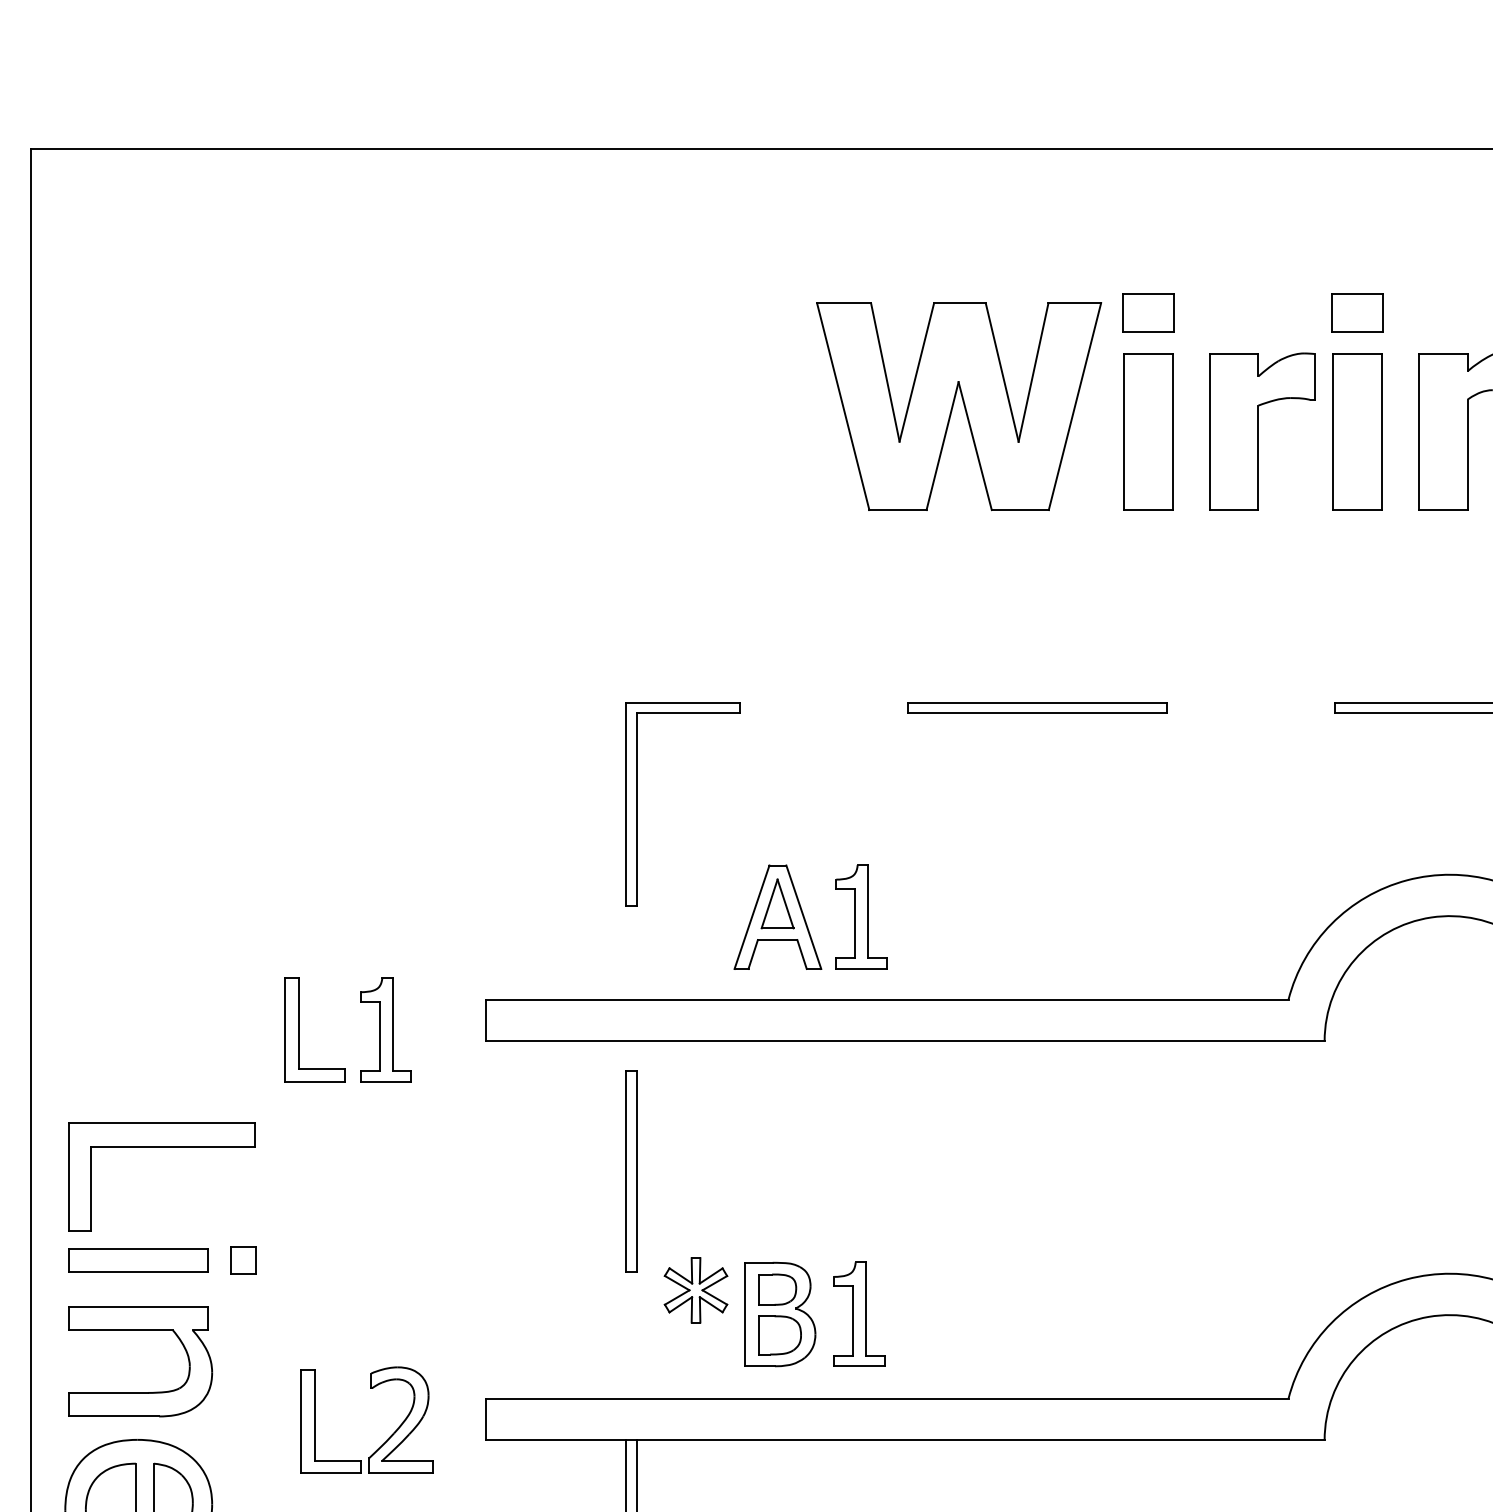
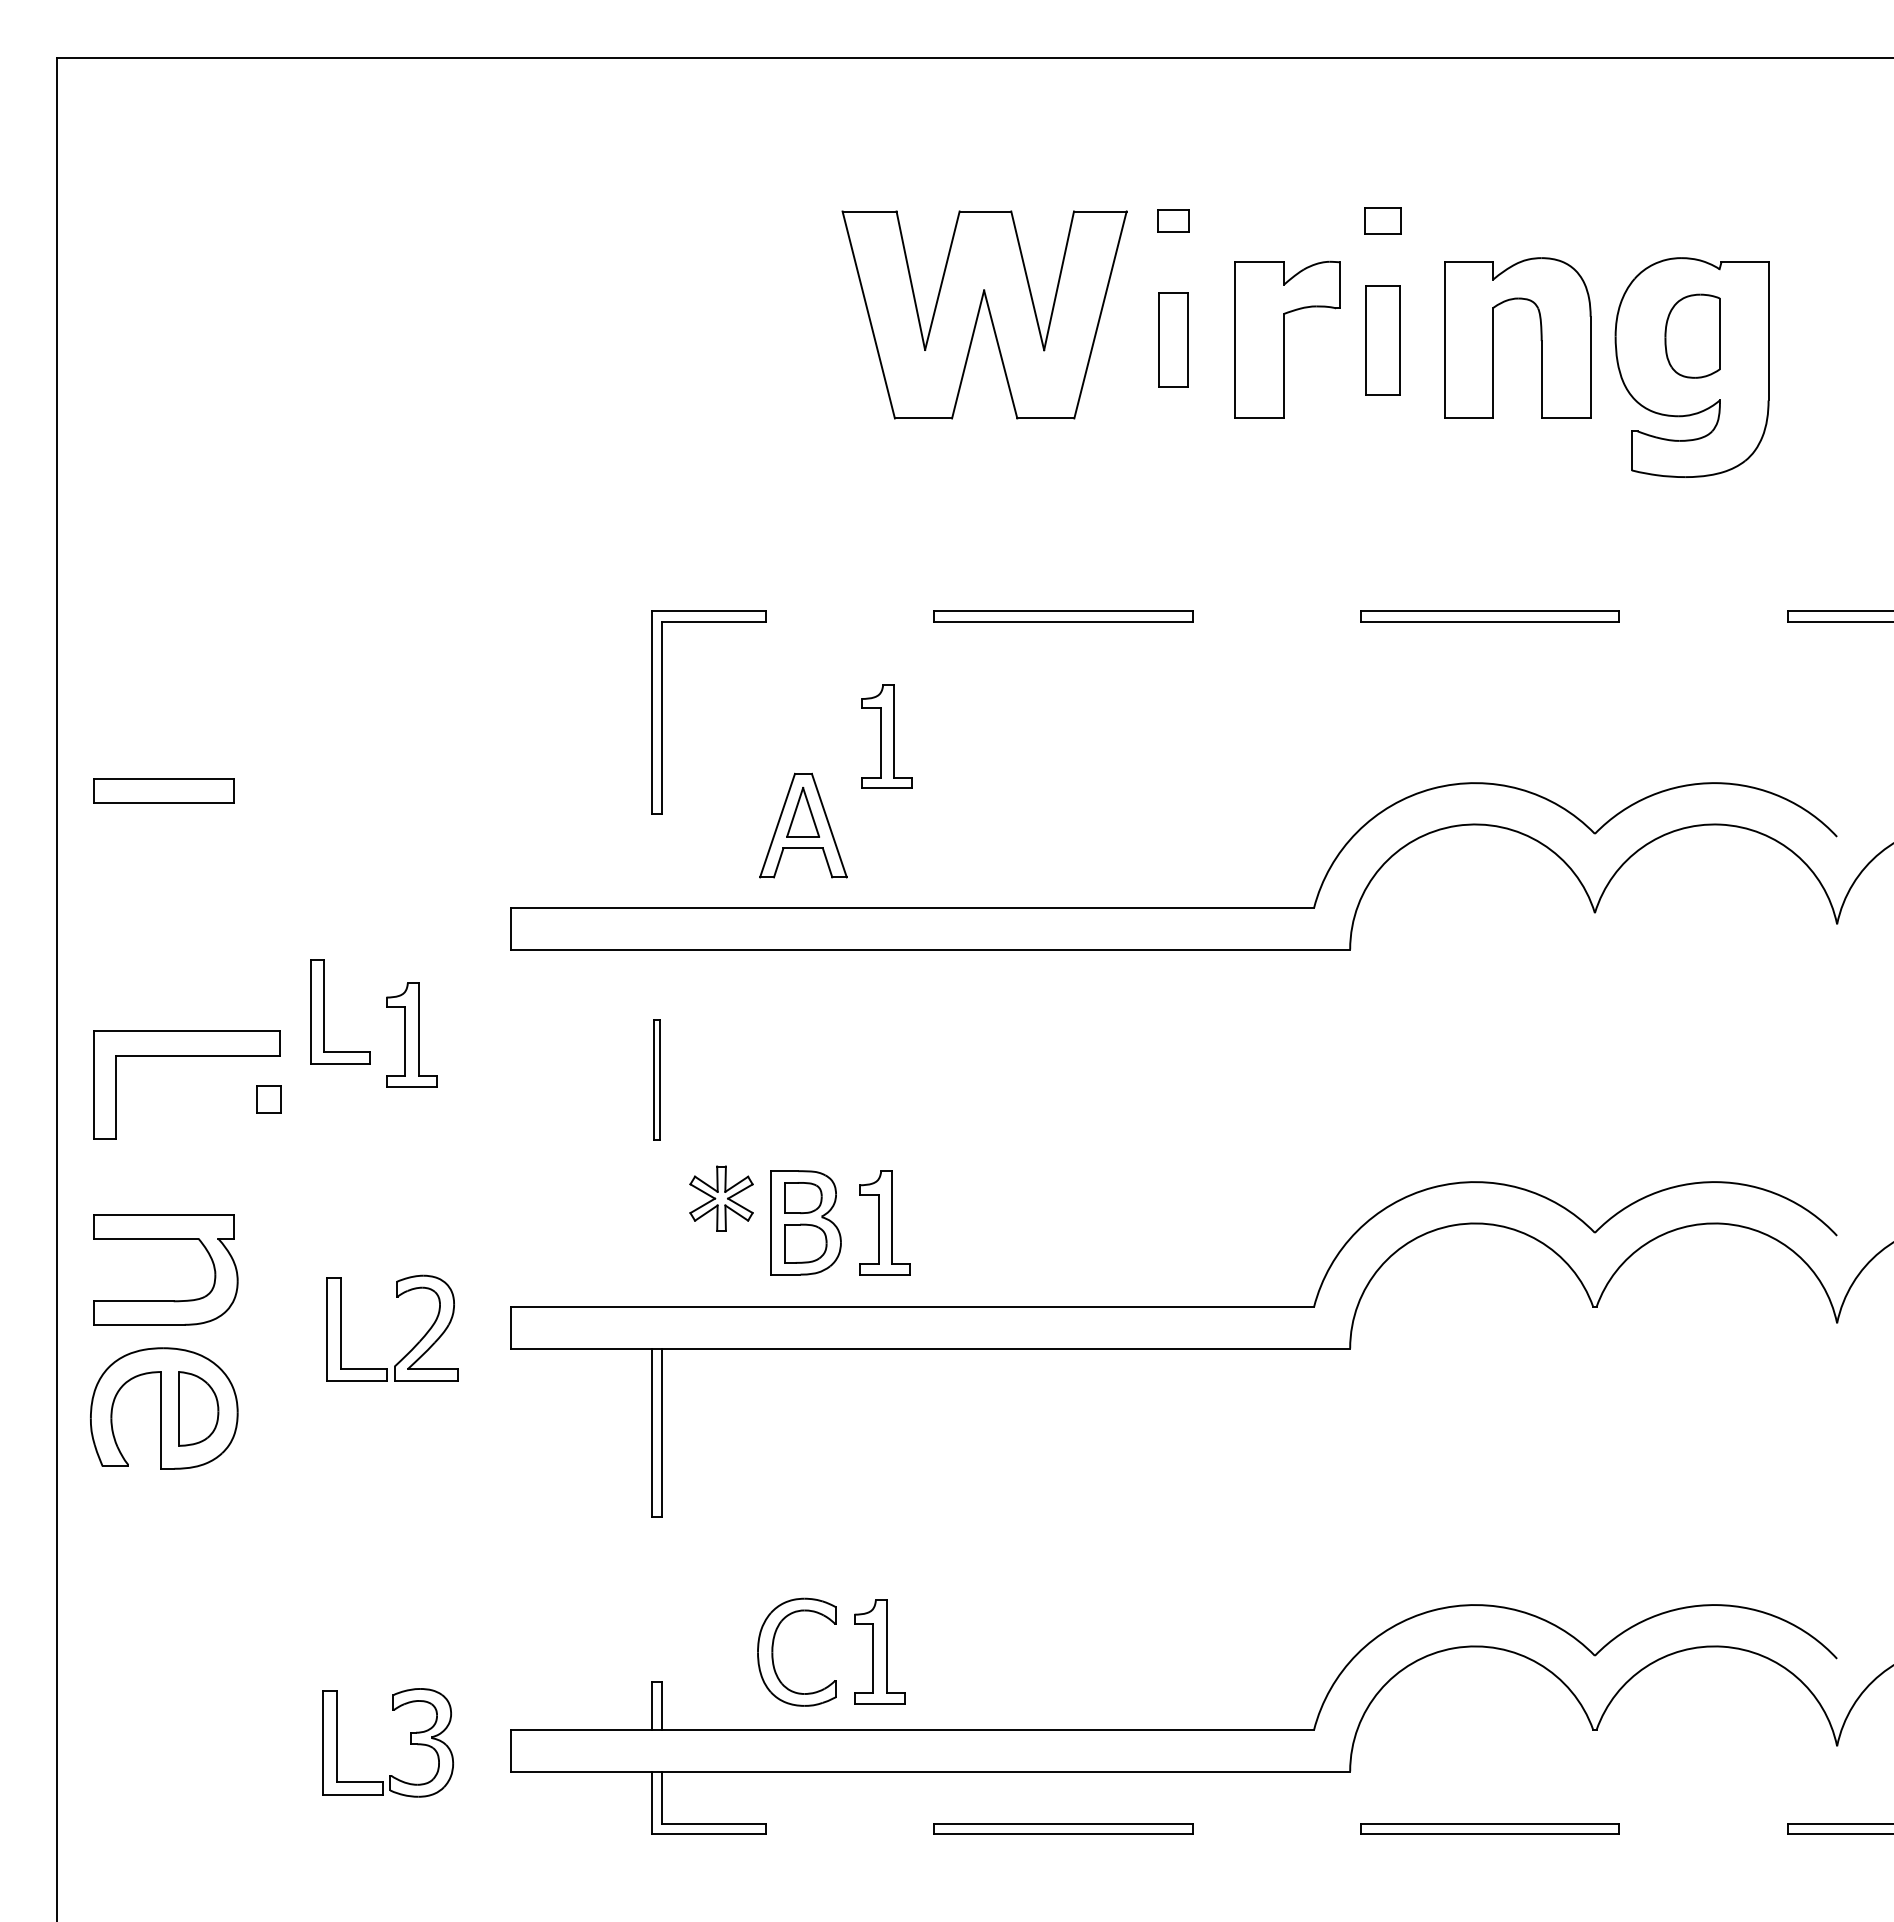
part: (1147, 312) -> (1173, 220), size x0.6
part: (1356, 312) -> (1382, 220), size x0.7
part: (1147, 431) -> (1173, 339), size x0.6
part: (1356, 431) -> (1382, 339), size x0.7
part: (860, 917) -> (886, 736), moved
part: (298, 1029) -> (324, 1011), moved
part: (385, 1029) -> (411, 1034), moved
part: (630, 1171) -> (656, 1079), size x0.6
part: (137, 1260) -> (163, 790), moved
part: (242, 1260) -> (268, 1099), moved

